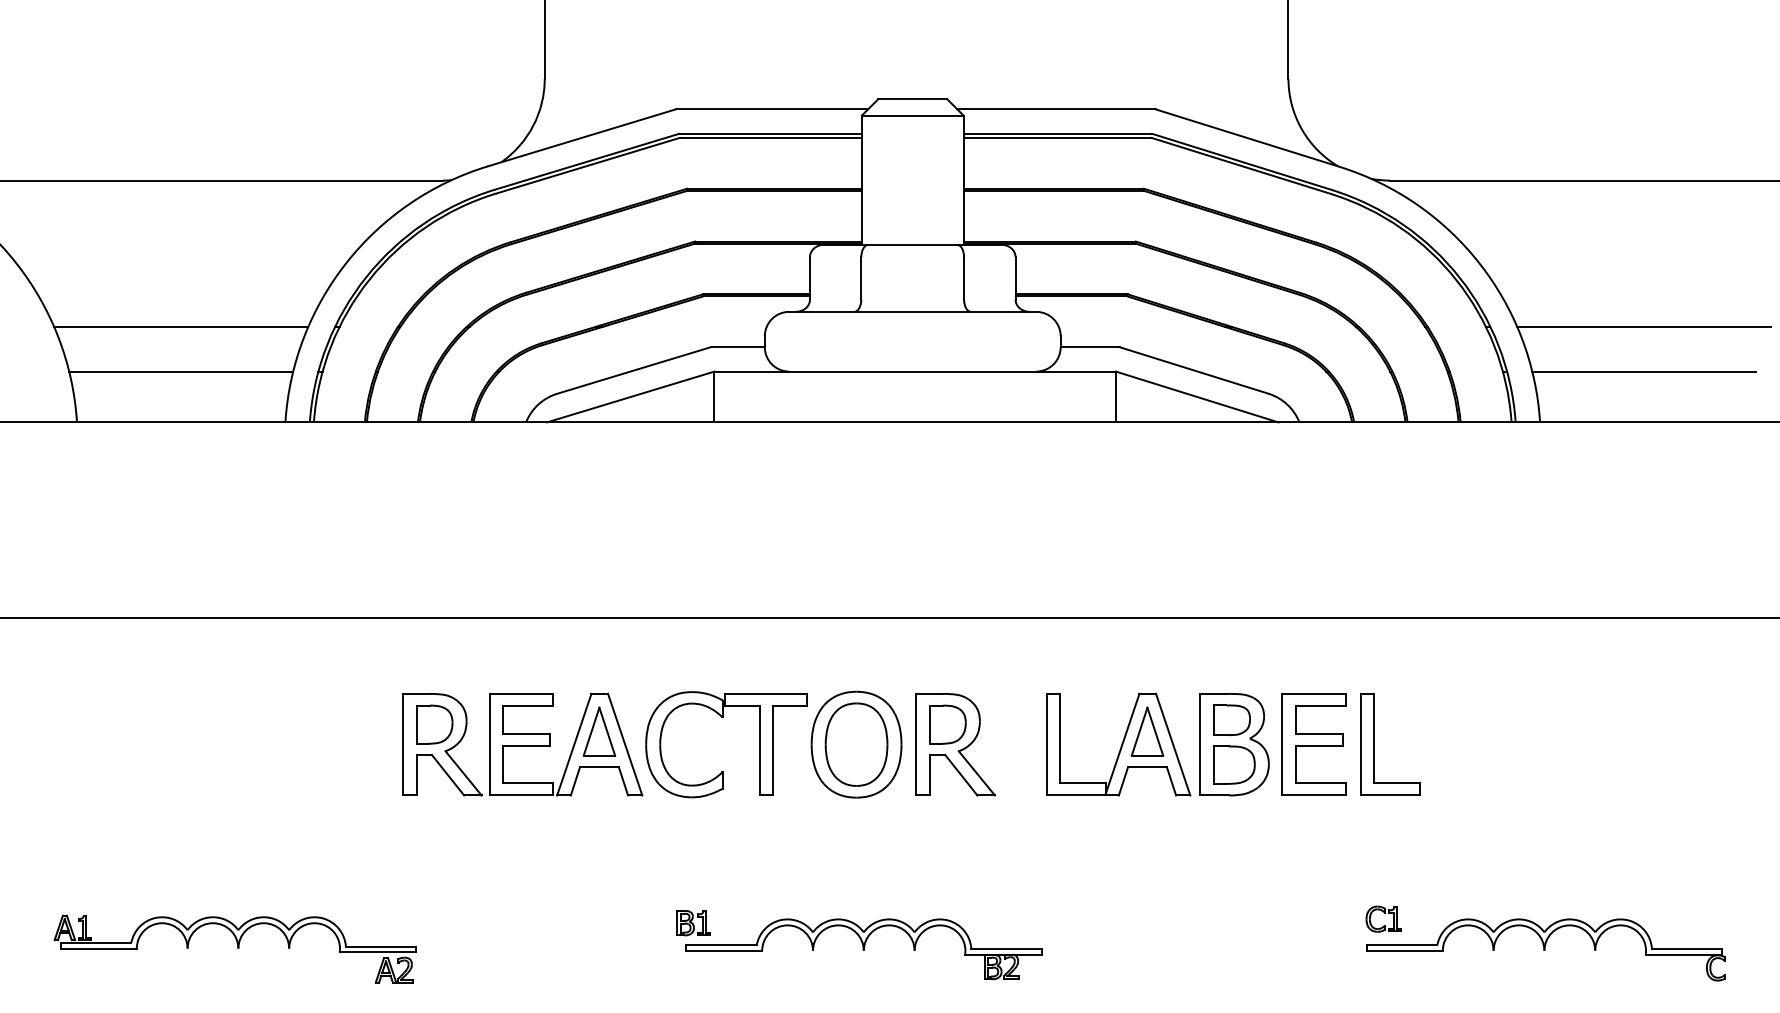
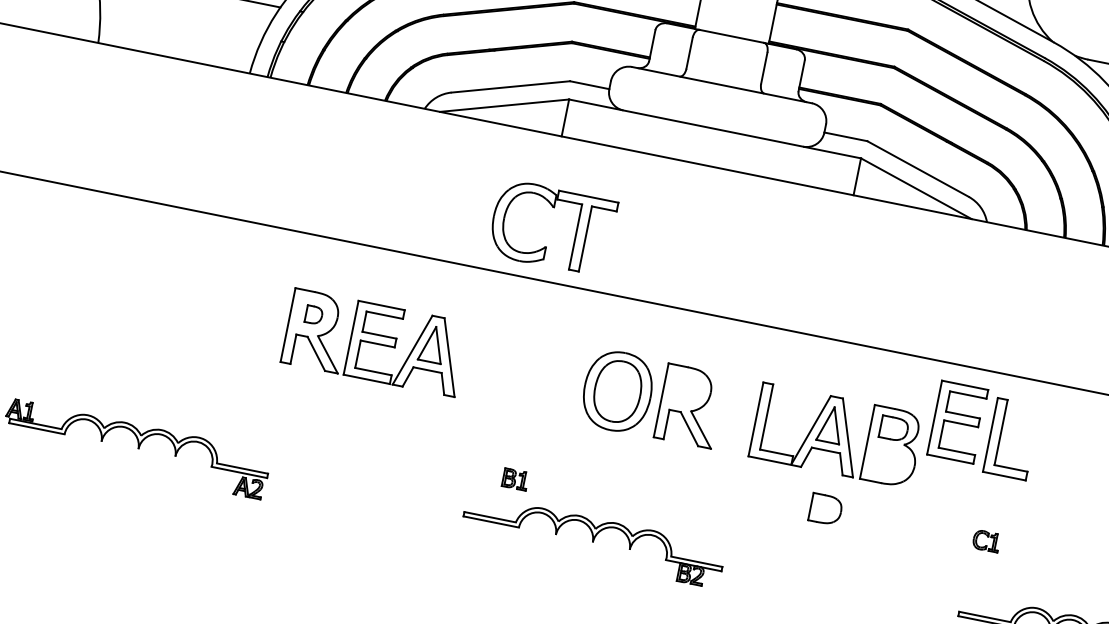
line: (181, 371) -> (181, 21), removed
part: (723, 717) -> (554, 207), moved
part: (434, 724) -> (313, 315), size x0.6
part: (947, 724) -> (686, 390), removed
part: (1313, 744) -> (957, 422), moved
part: (1374, 744) -> (1000, 436), moved
part: (1234, 764) -> (826, 509), moved
part: (1383, 918) -> (986, 540), moved
part: (693, 923) -> (515, 479), moved

